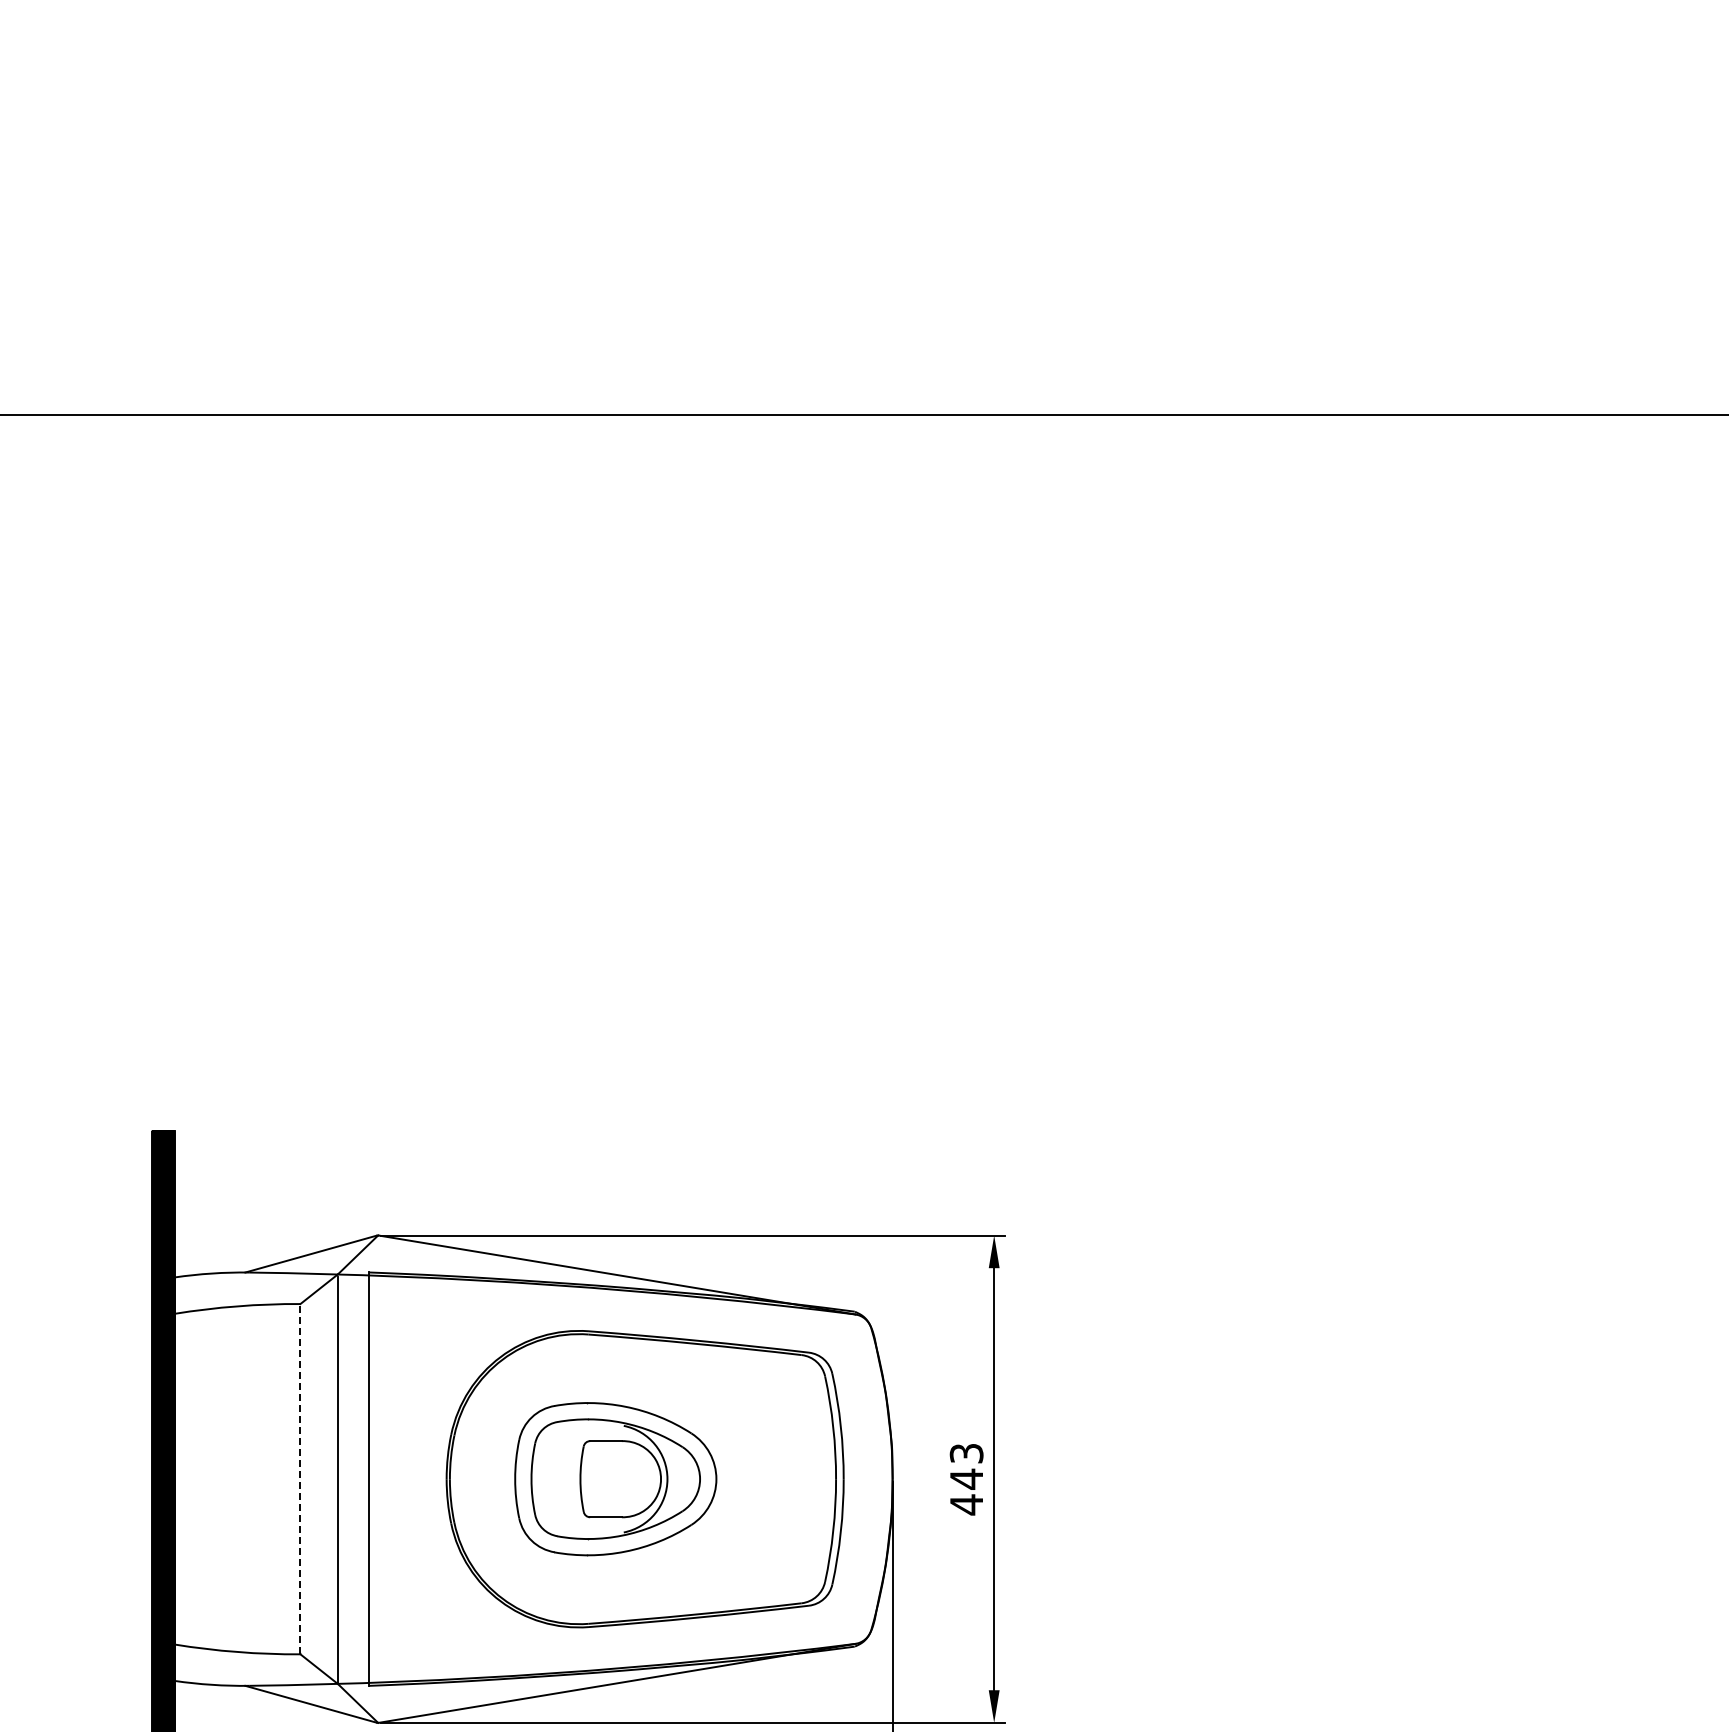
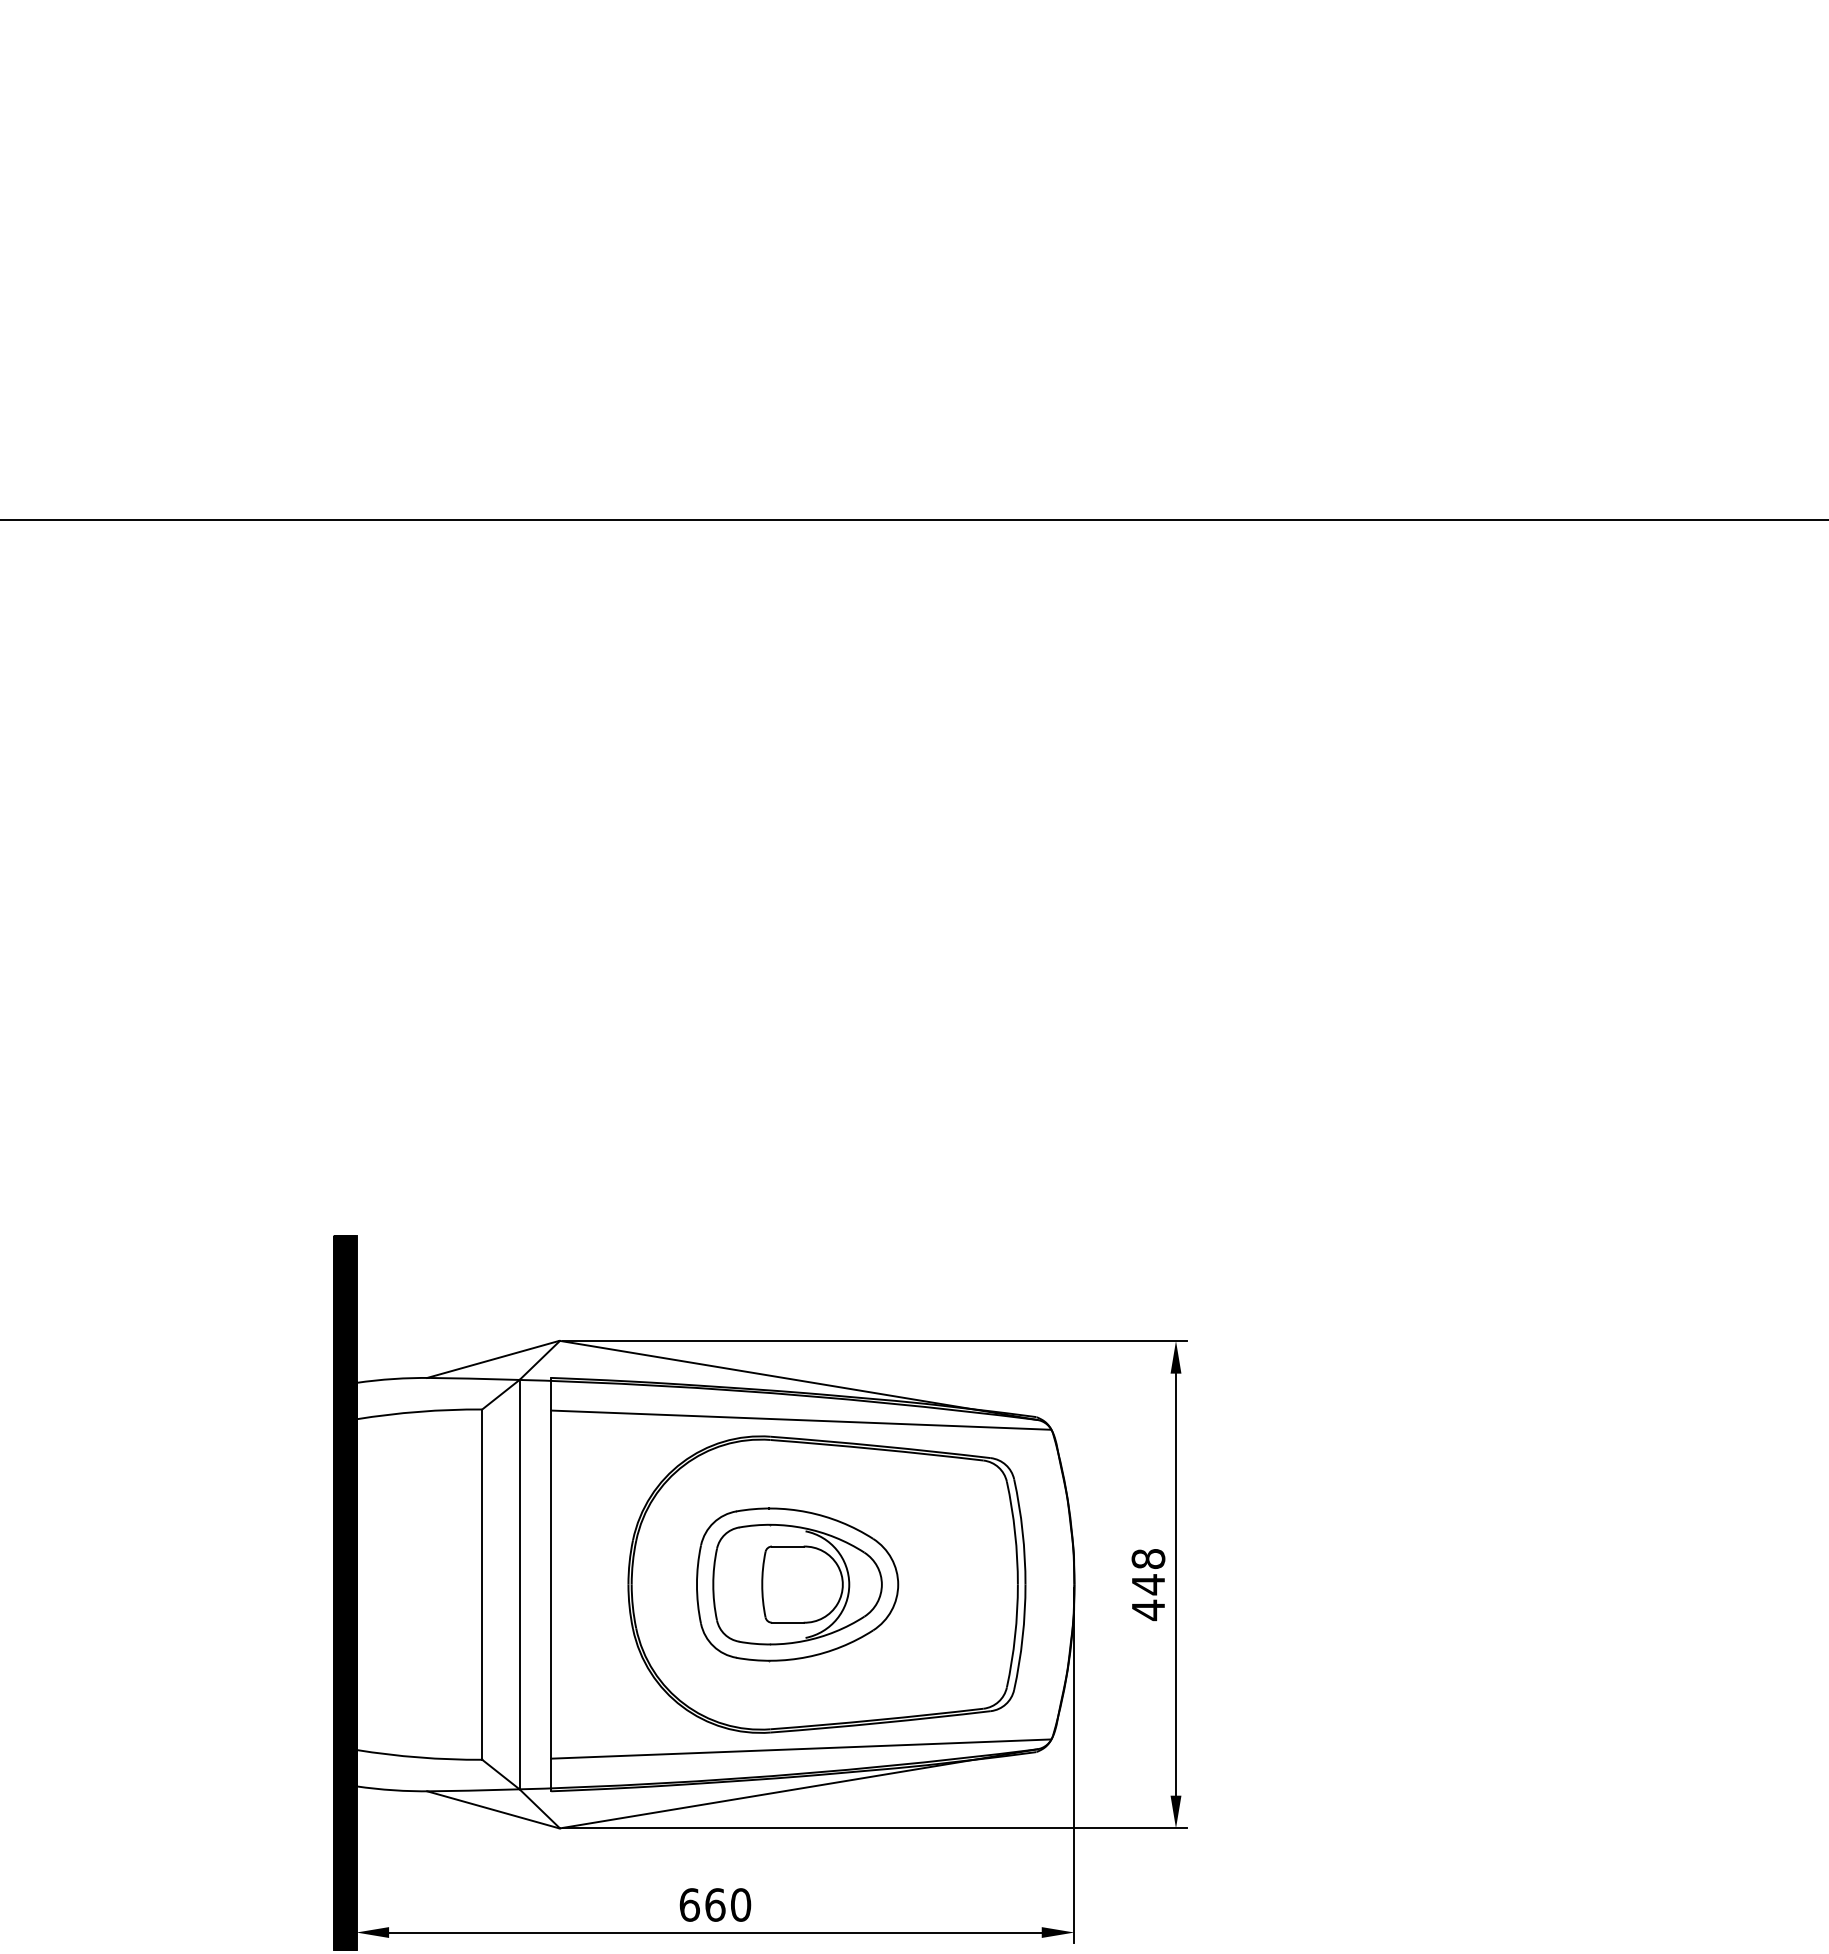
line: (618, 1314) -> (800, 1419), added
text: (966, 1454) -> (1148, 1559), 443 -> 448
line: (300, 1479) -> (482, 1584), dashed -> solid
line: (618, 1643) -> (800, 1748), added

